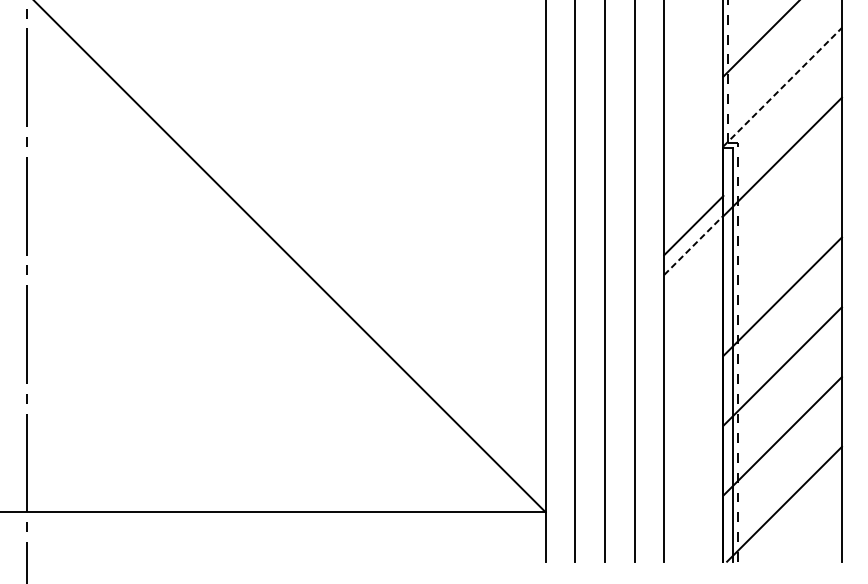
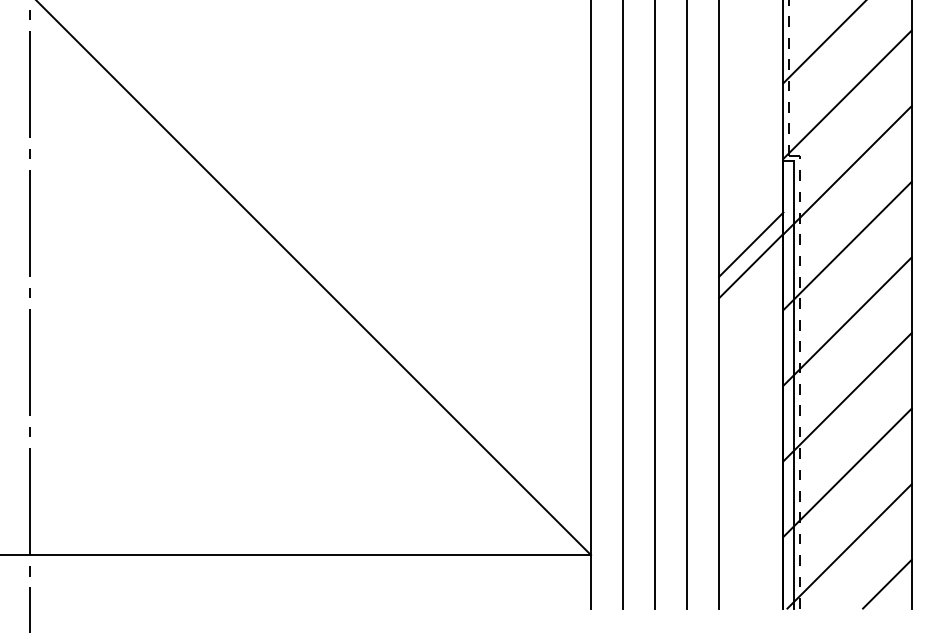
line: (782, 87) -> (847, 94), dashed -> solid
line: (782, 226) -> (847, 245), added
line: (693, 244) -> (751, 265), dashed -> solid
line: (819, 538) -> (887, 583), added

